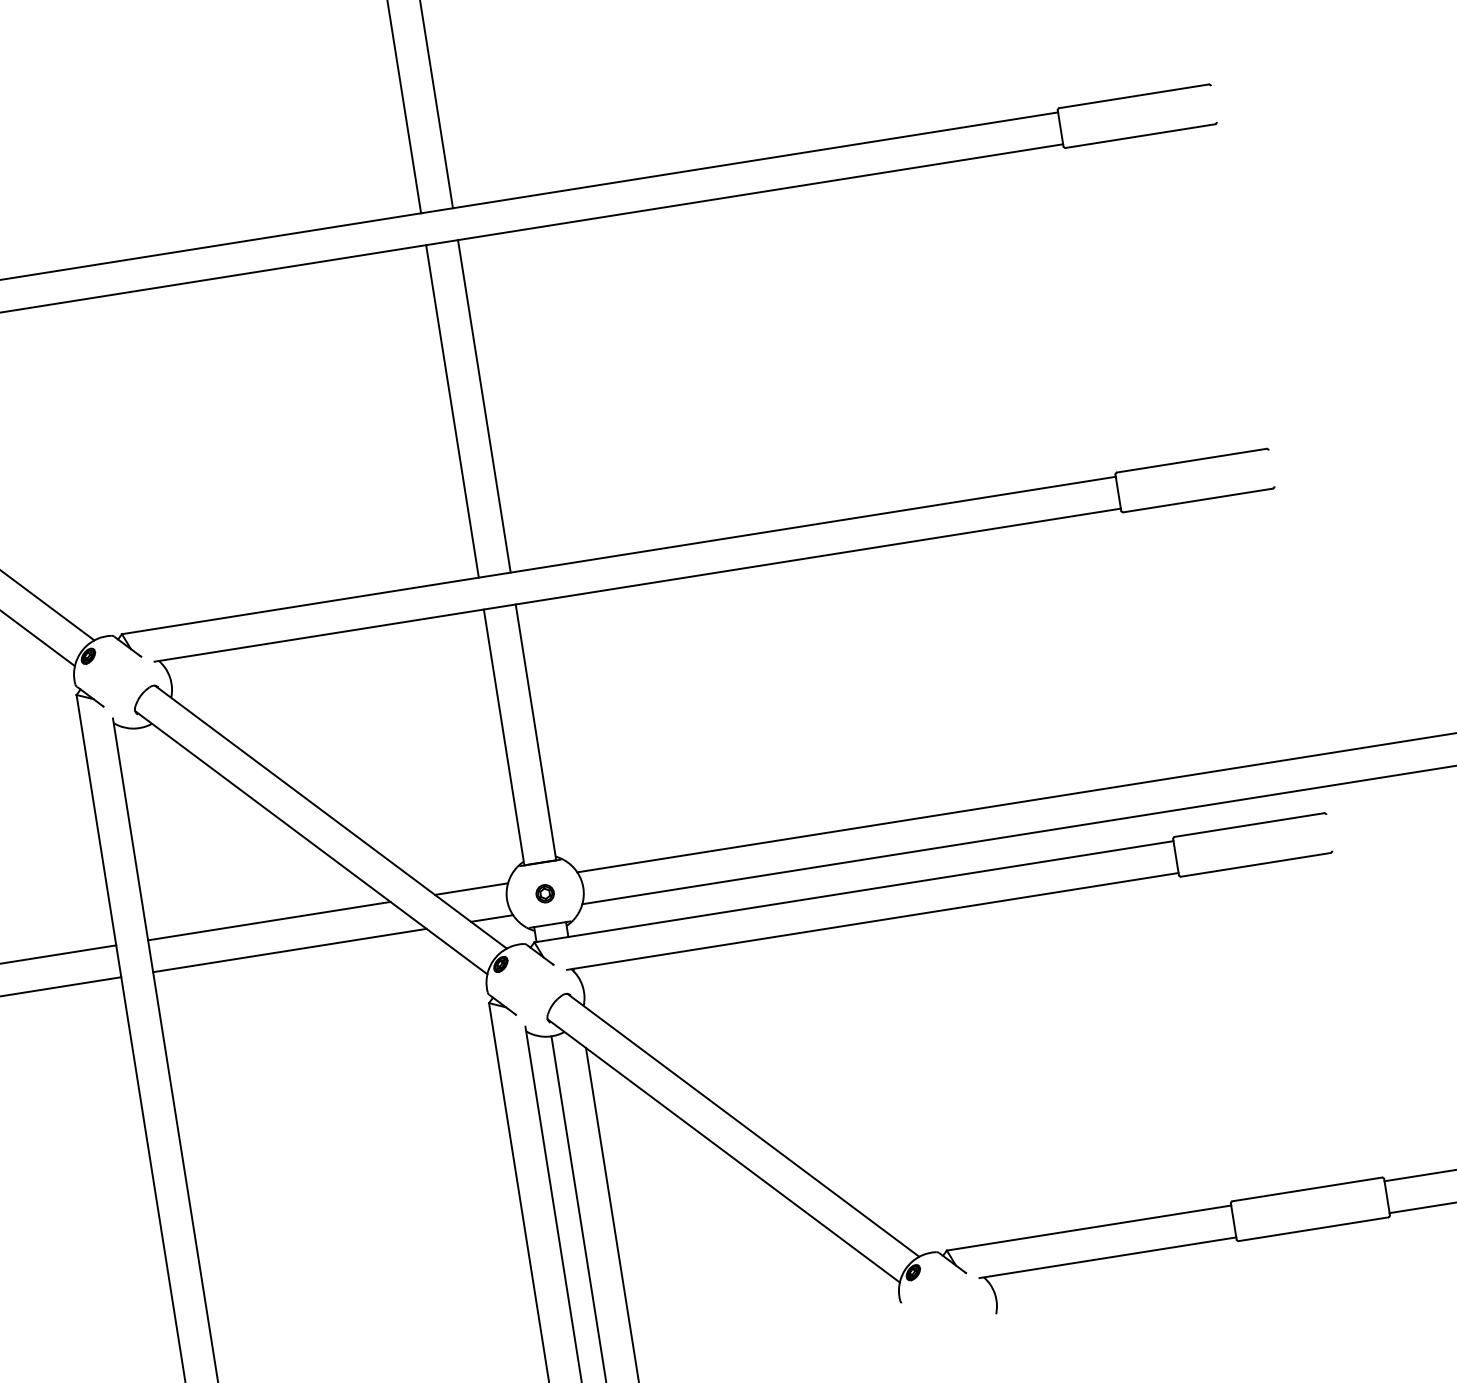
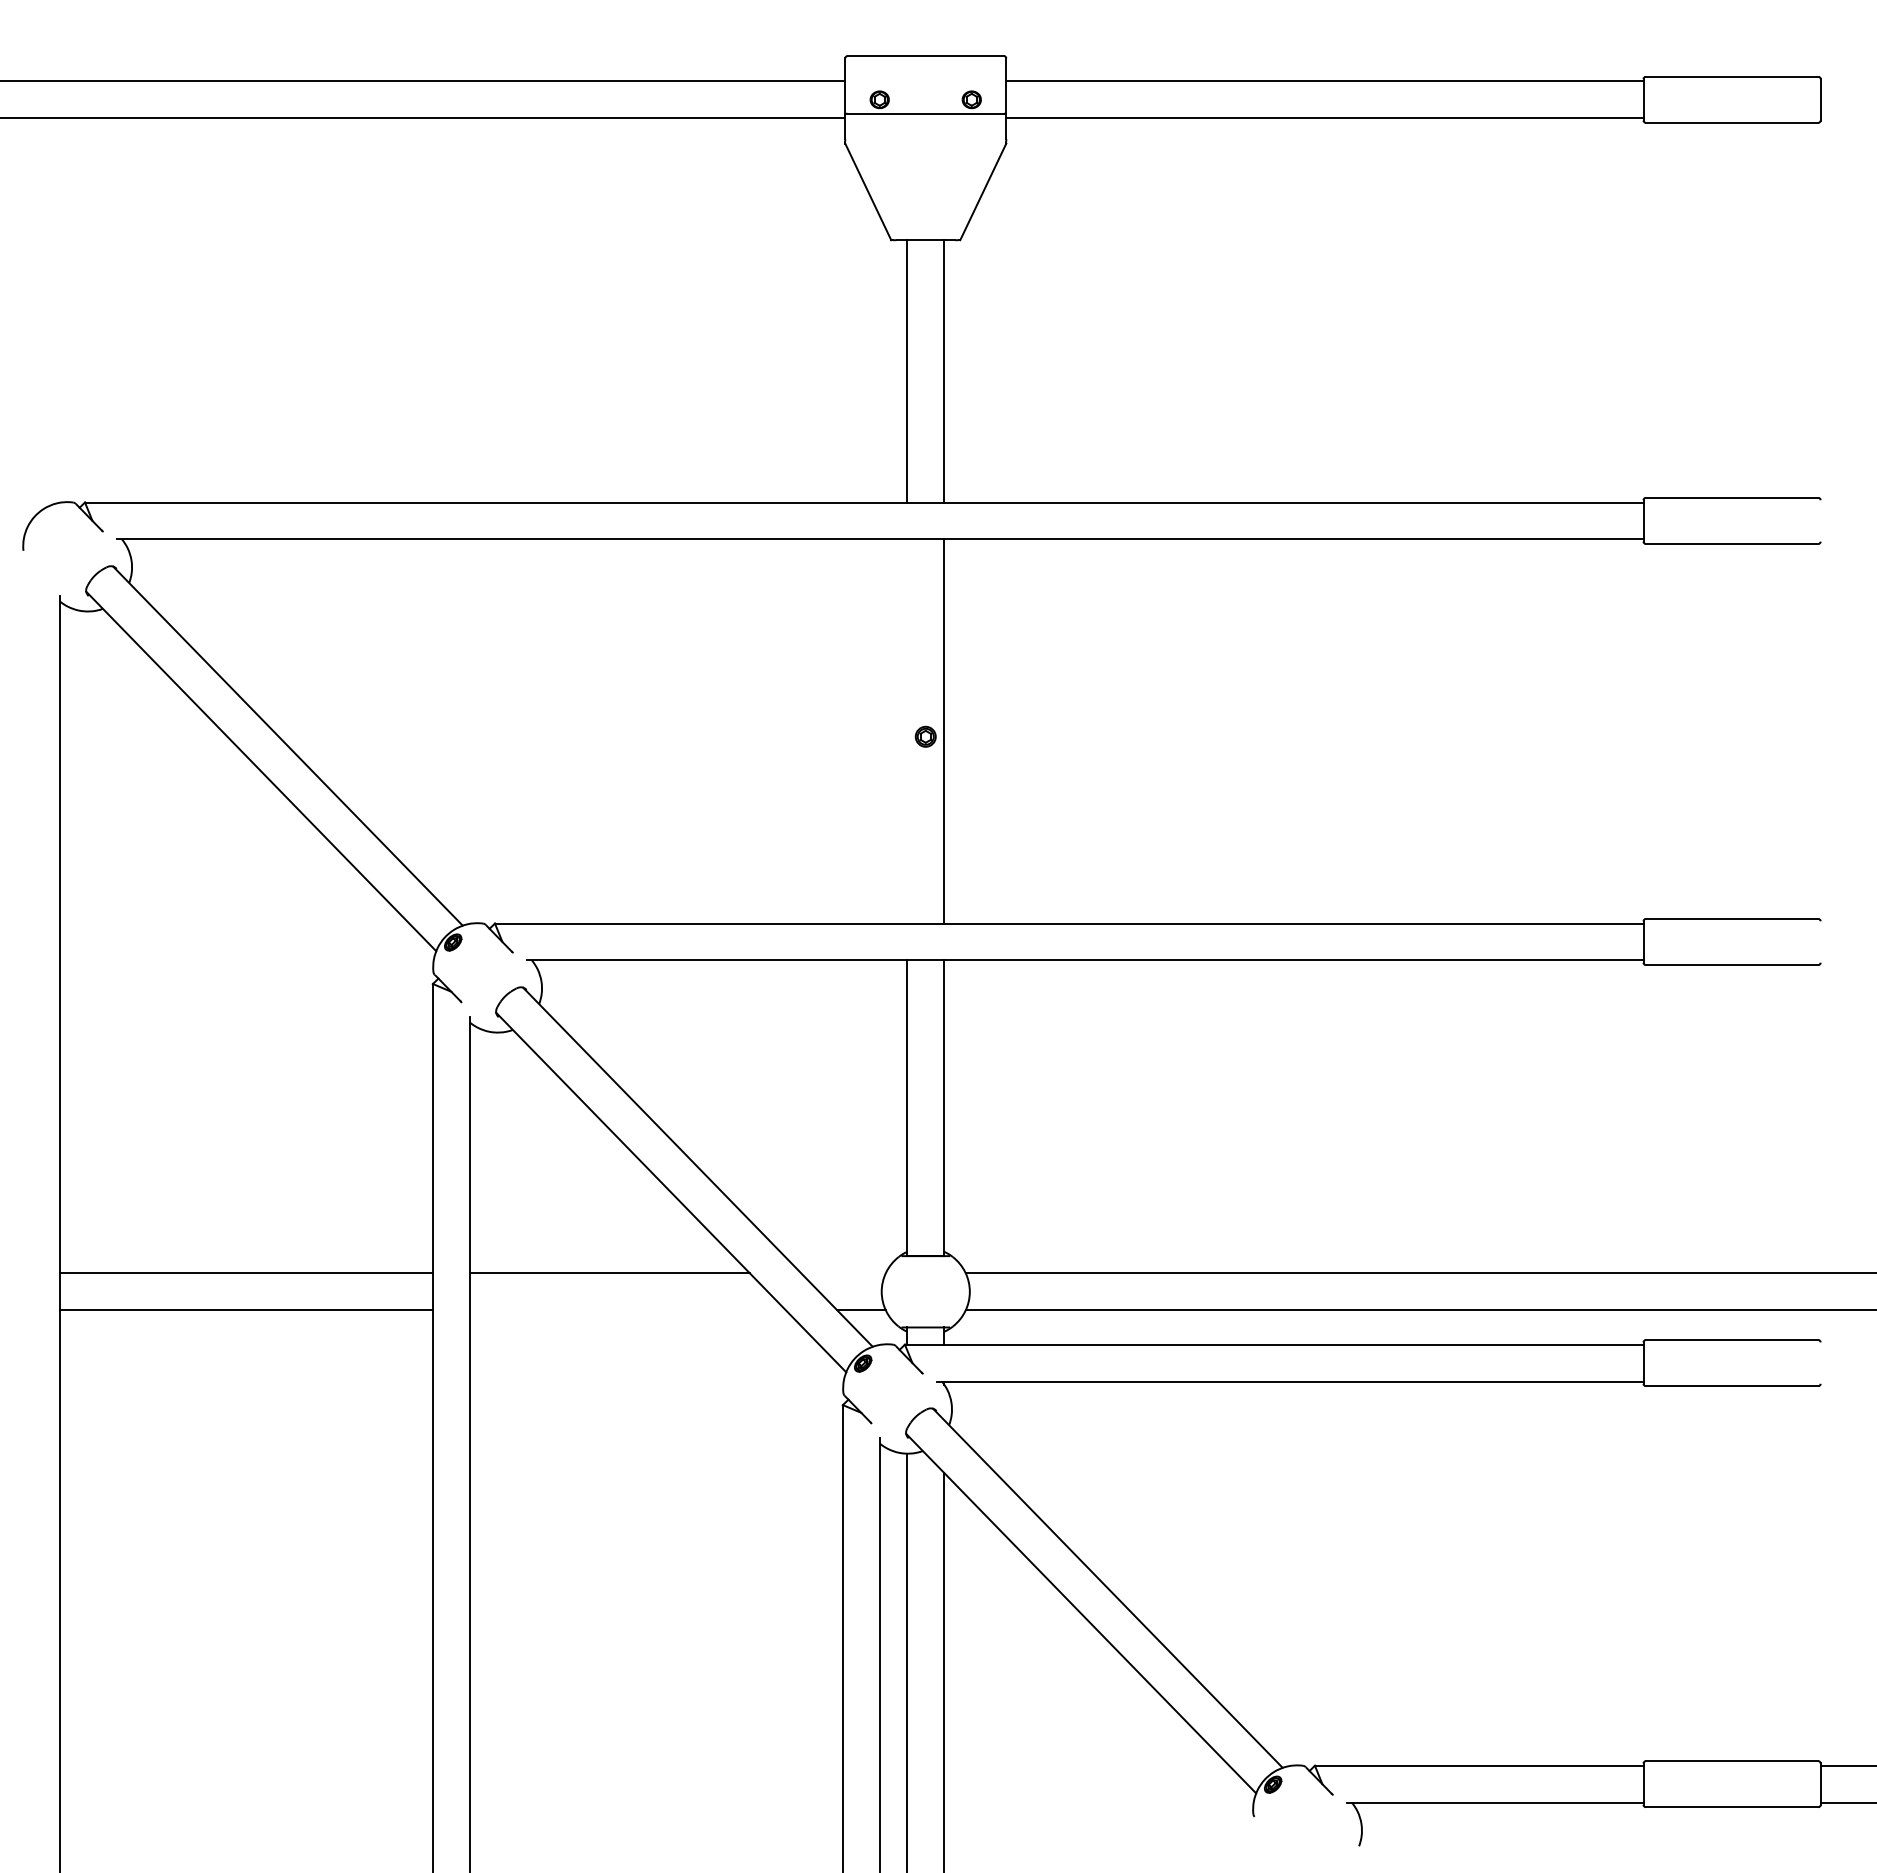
line: (452, 411) -> (907, 731), removed
line: (471, 889) -> (843, 1273), removed
part: (544, 893) -> (925, 736), moved
line: (289, 950) -> (627, 1310), removed

